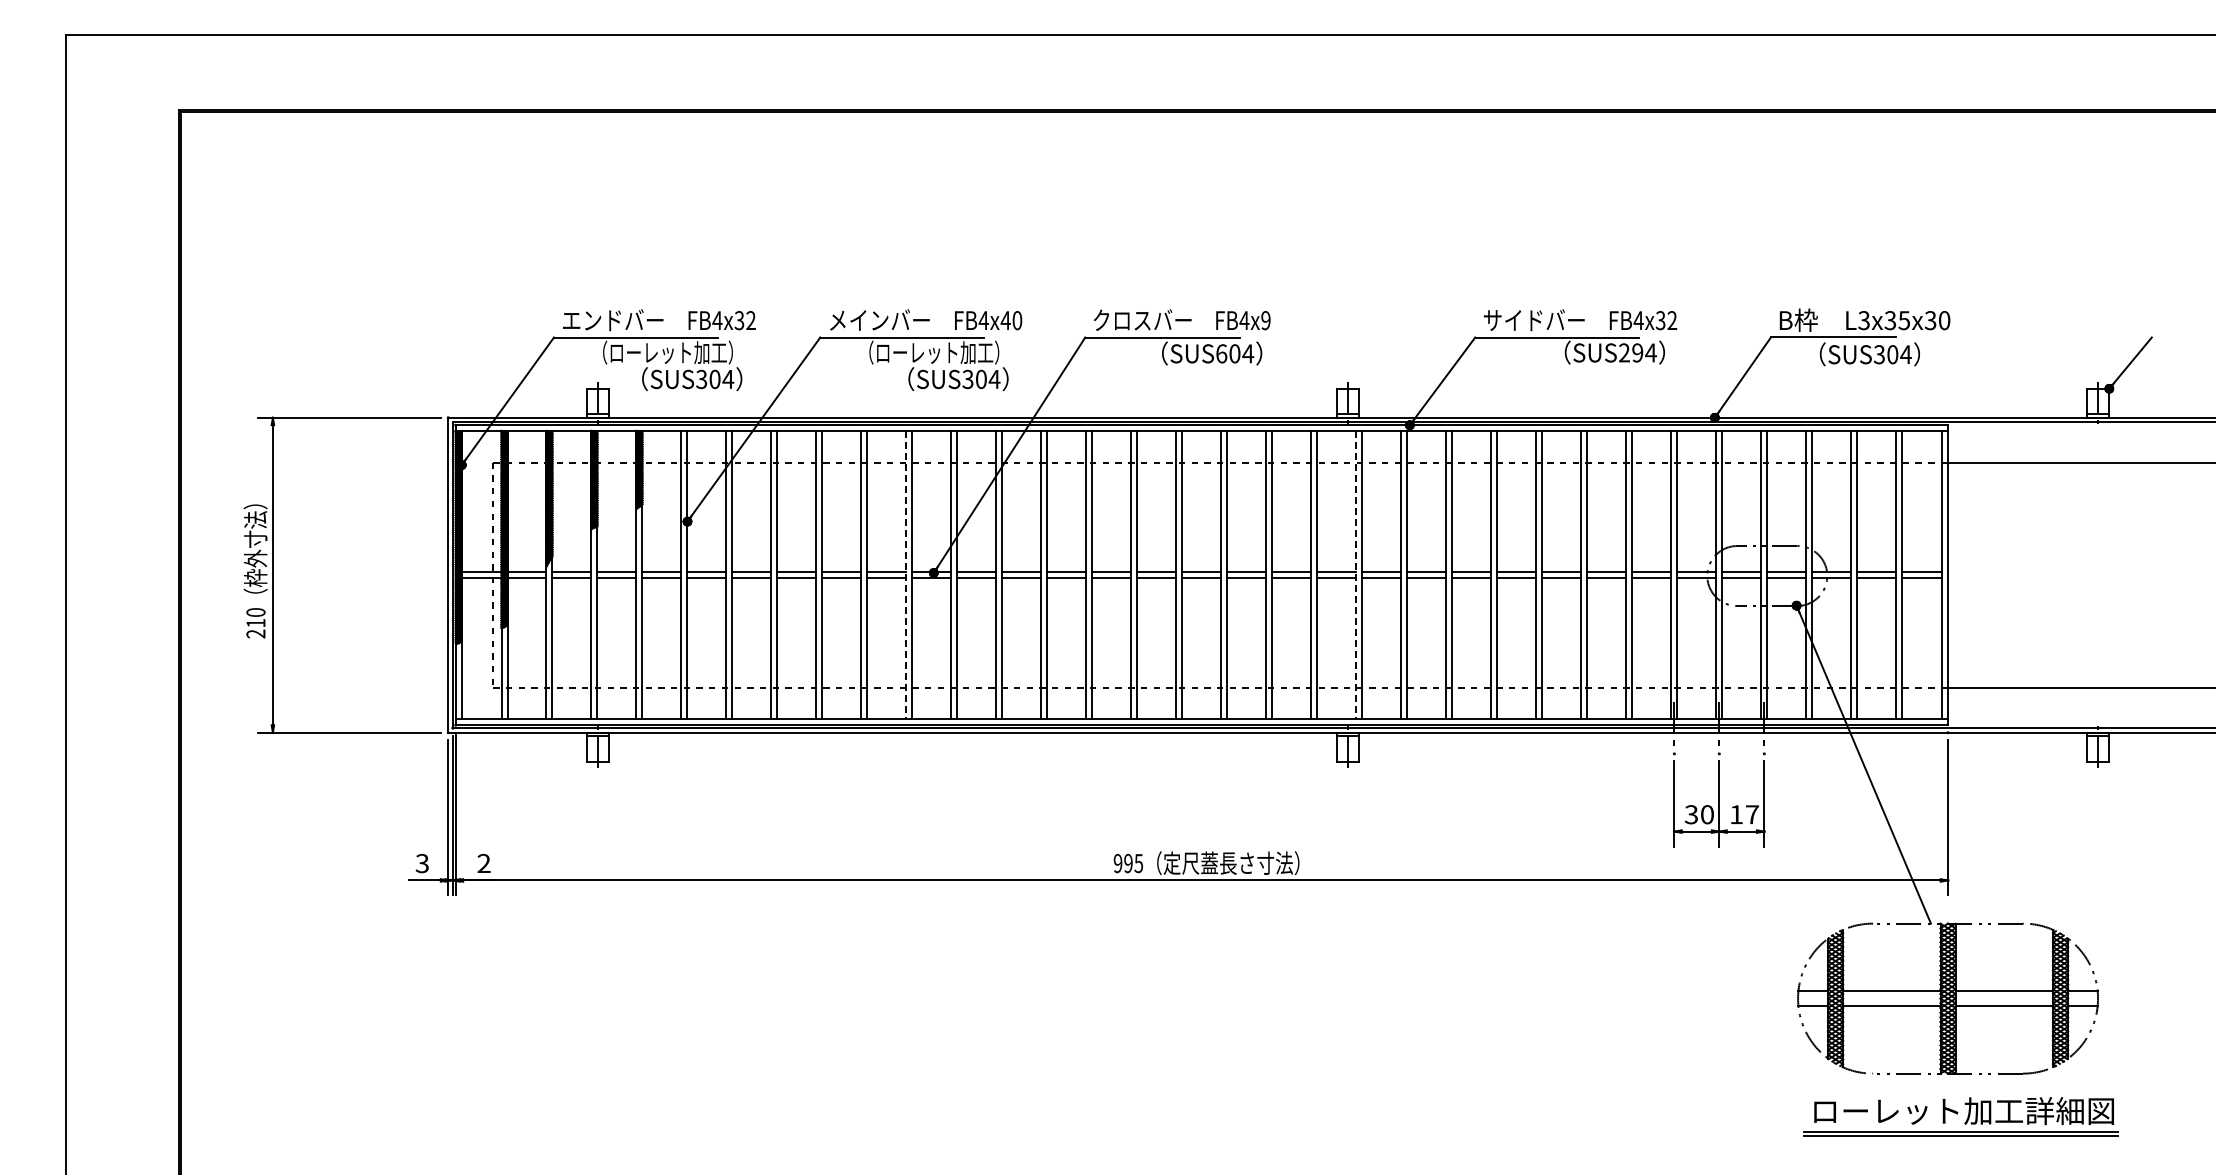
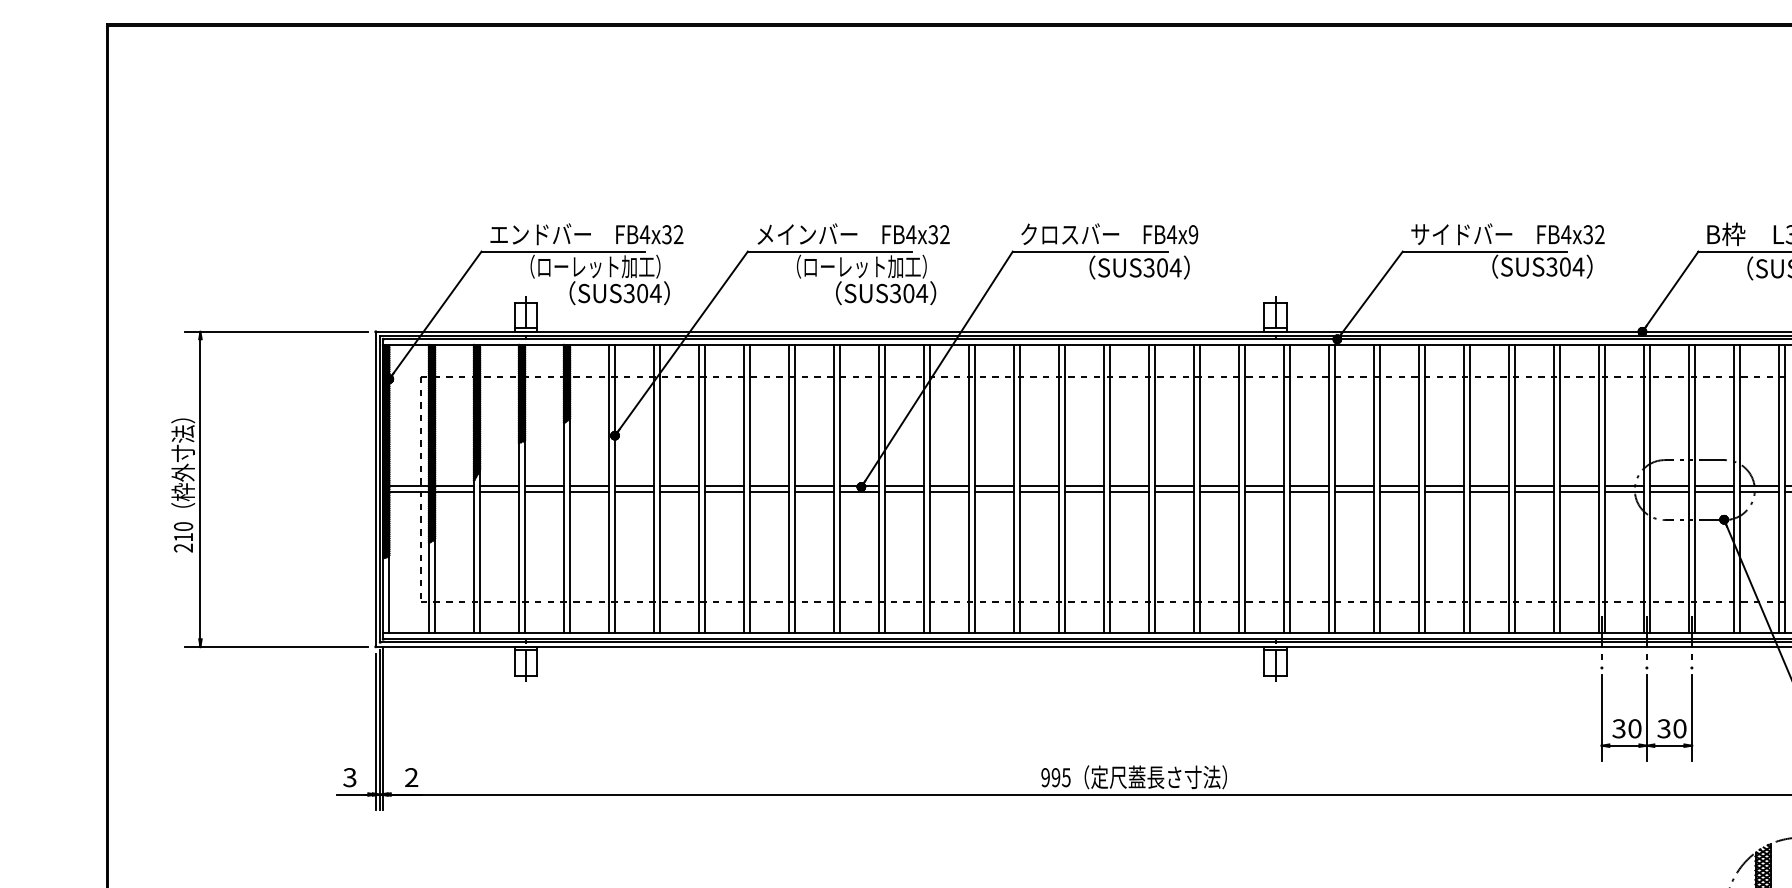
text: (1011, 320) -> (939, 234), FB4x40 -> FB4x32
text: (1630, 352) -> (1558, 266), SUS294 -> SUS304
text: (1221, 353) -> (1149, 267), SUS604 -> SUS304
line: (906, 575) -> (834, 489), dashed -> solid
line: (1356, 575) -> (1284, 489), dashed -> solid
text: (1743, 814) -> (1671, 728), 17 -> 30

